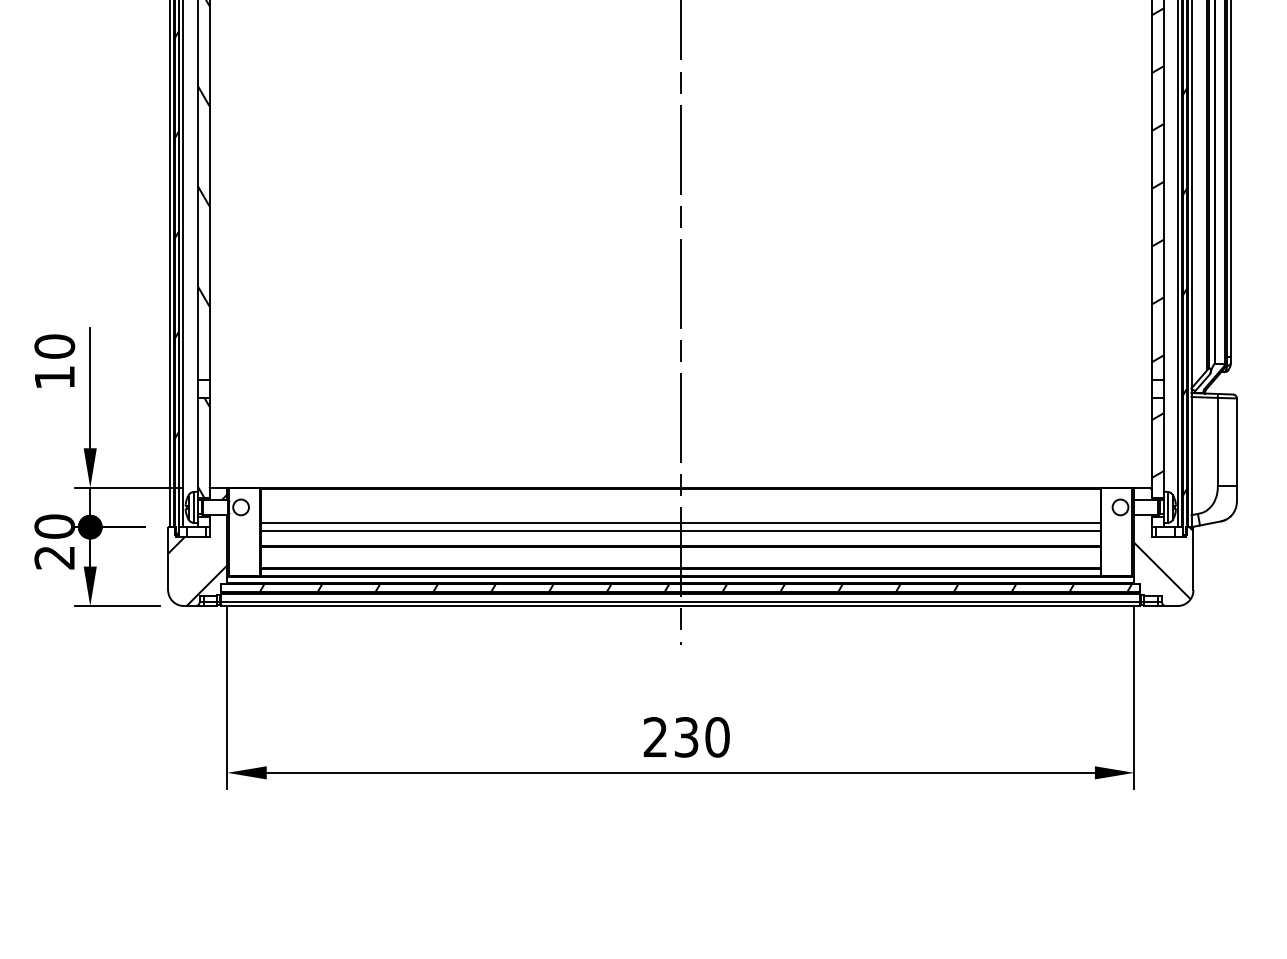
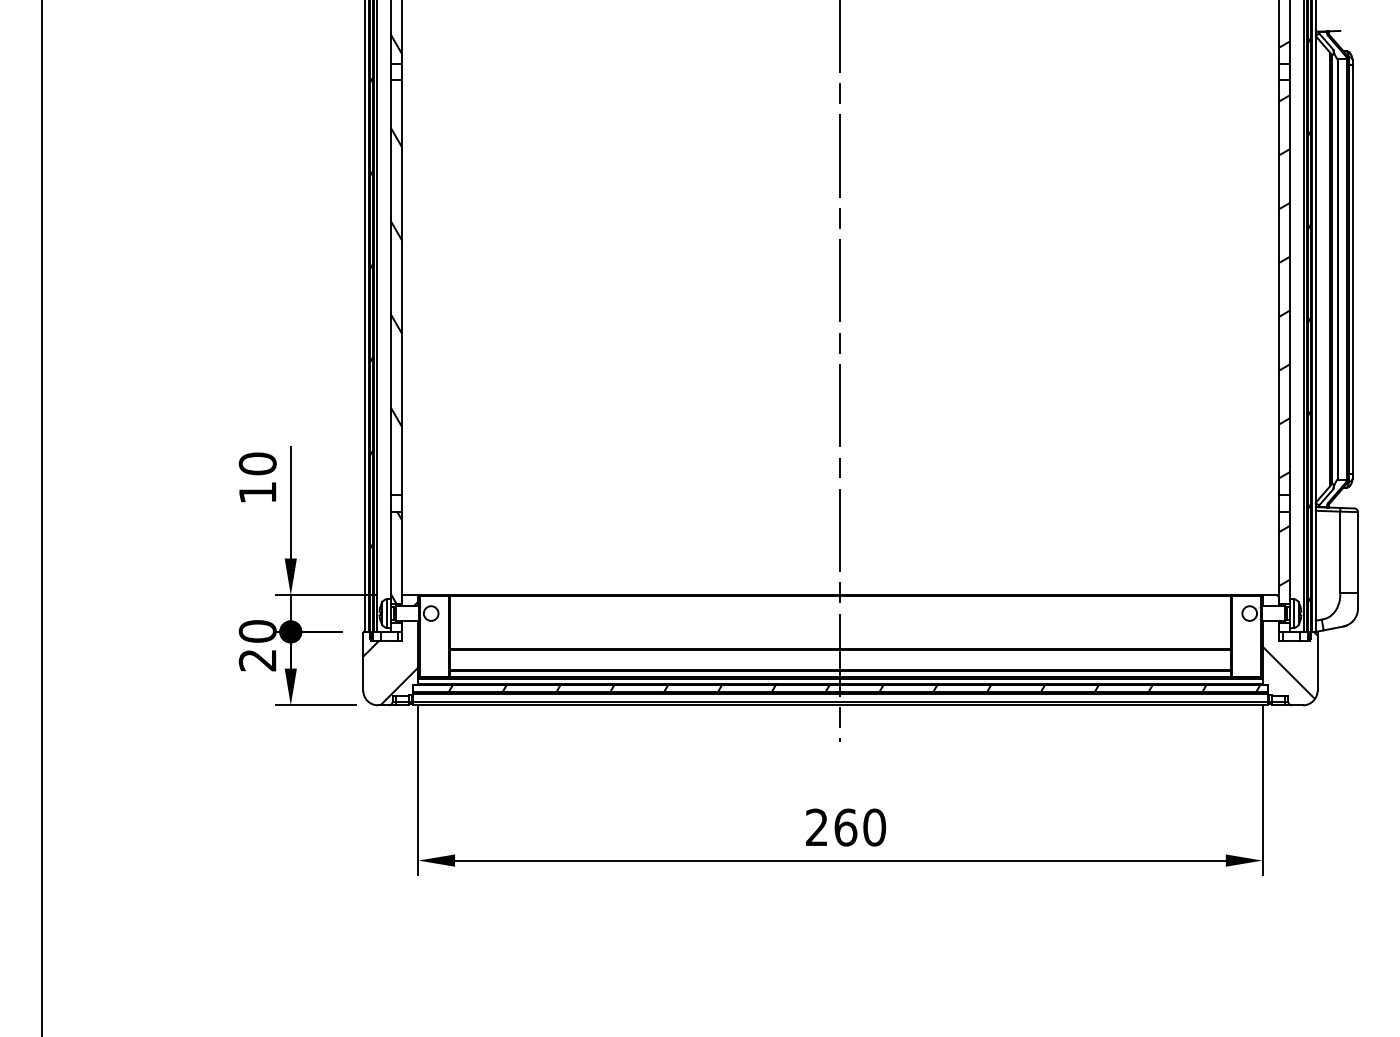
line: (680, 523) -> (840, 628), removed
line: (680, 530) -> (840, 635), removed
text: (686, 737) -> (845, 827), 230 -> 260

